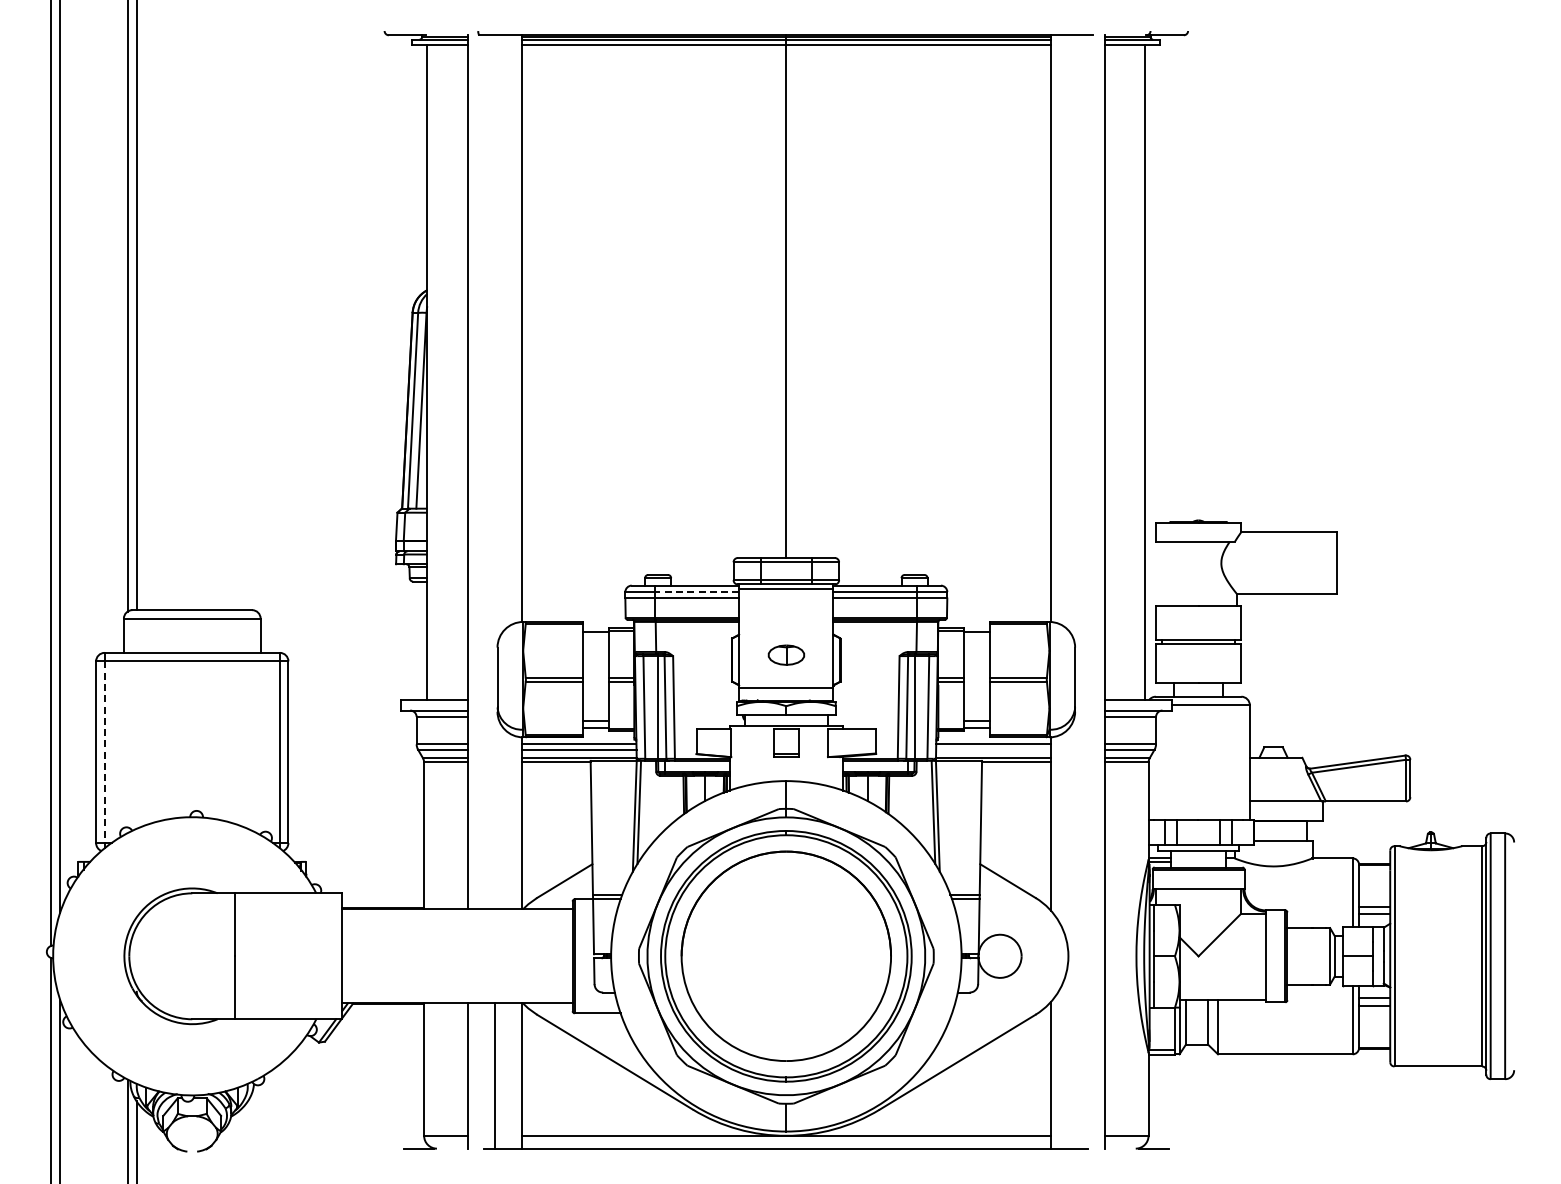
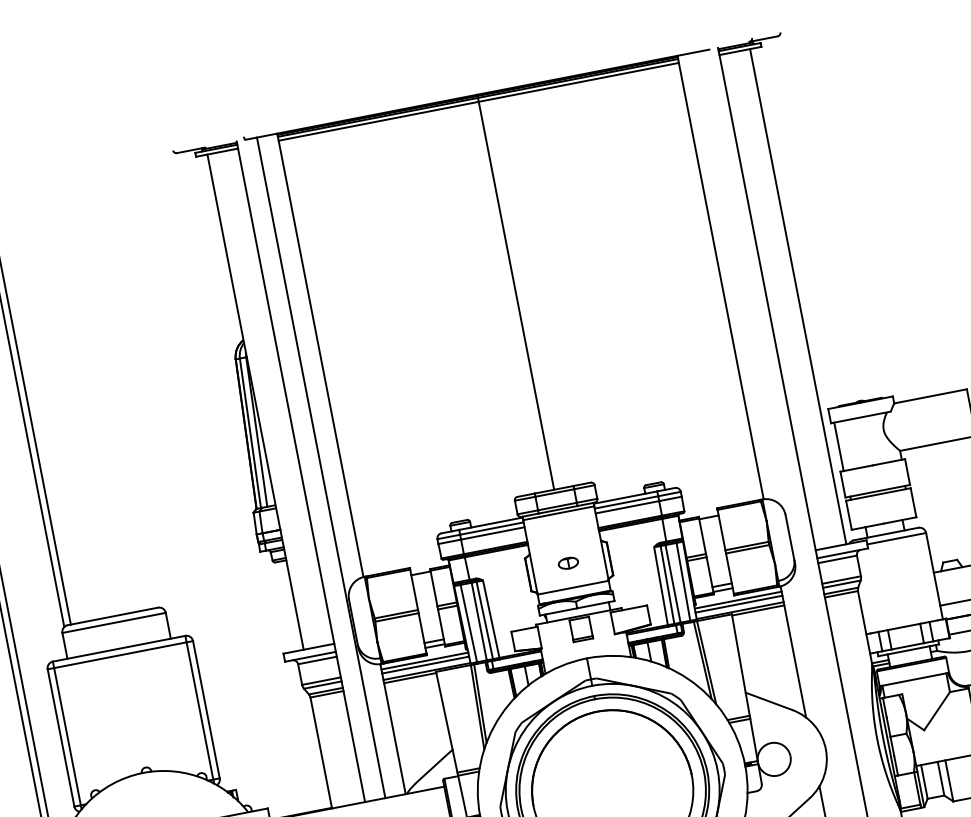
line: (494, 472) -> (321, 468), added
line: (1160, 573) -> (839, 446), added
line: (696, 592) -> (491, 529), dashed -> solid
part: (785, 655) -> (567, 563), size x0.71
line: (993, 749) -> (738, 604), added
line: (104, 752) -> (67, 736), dashed -> solid

